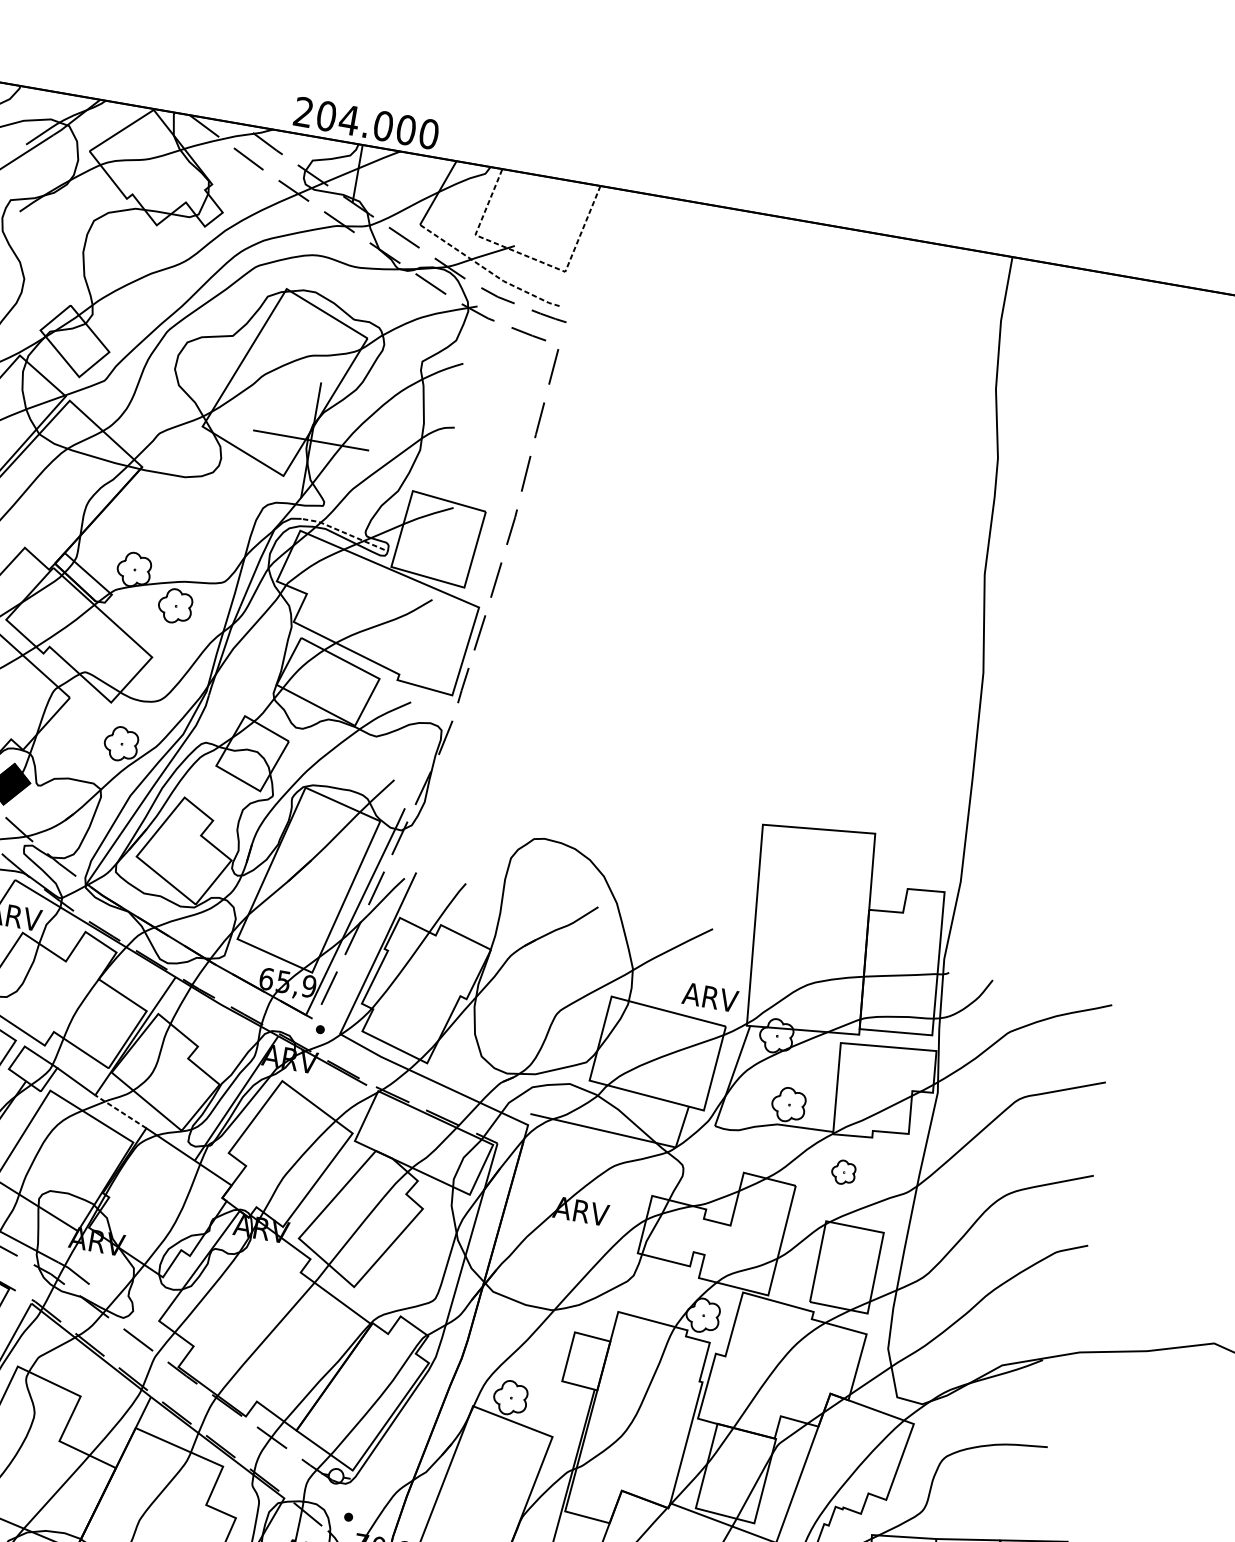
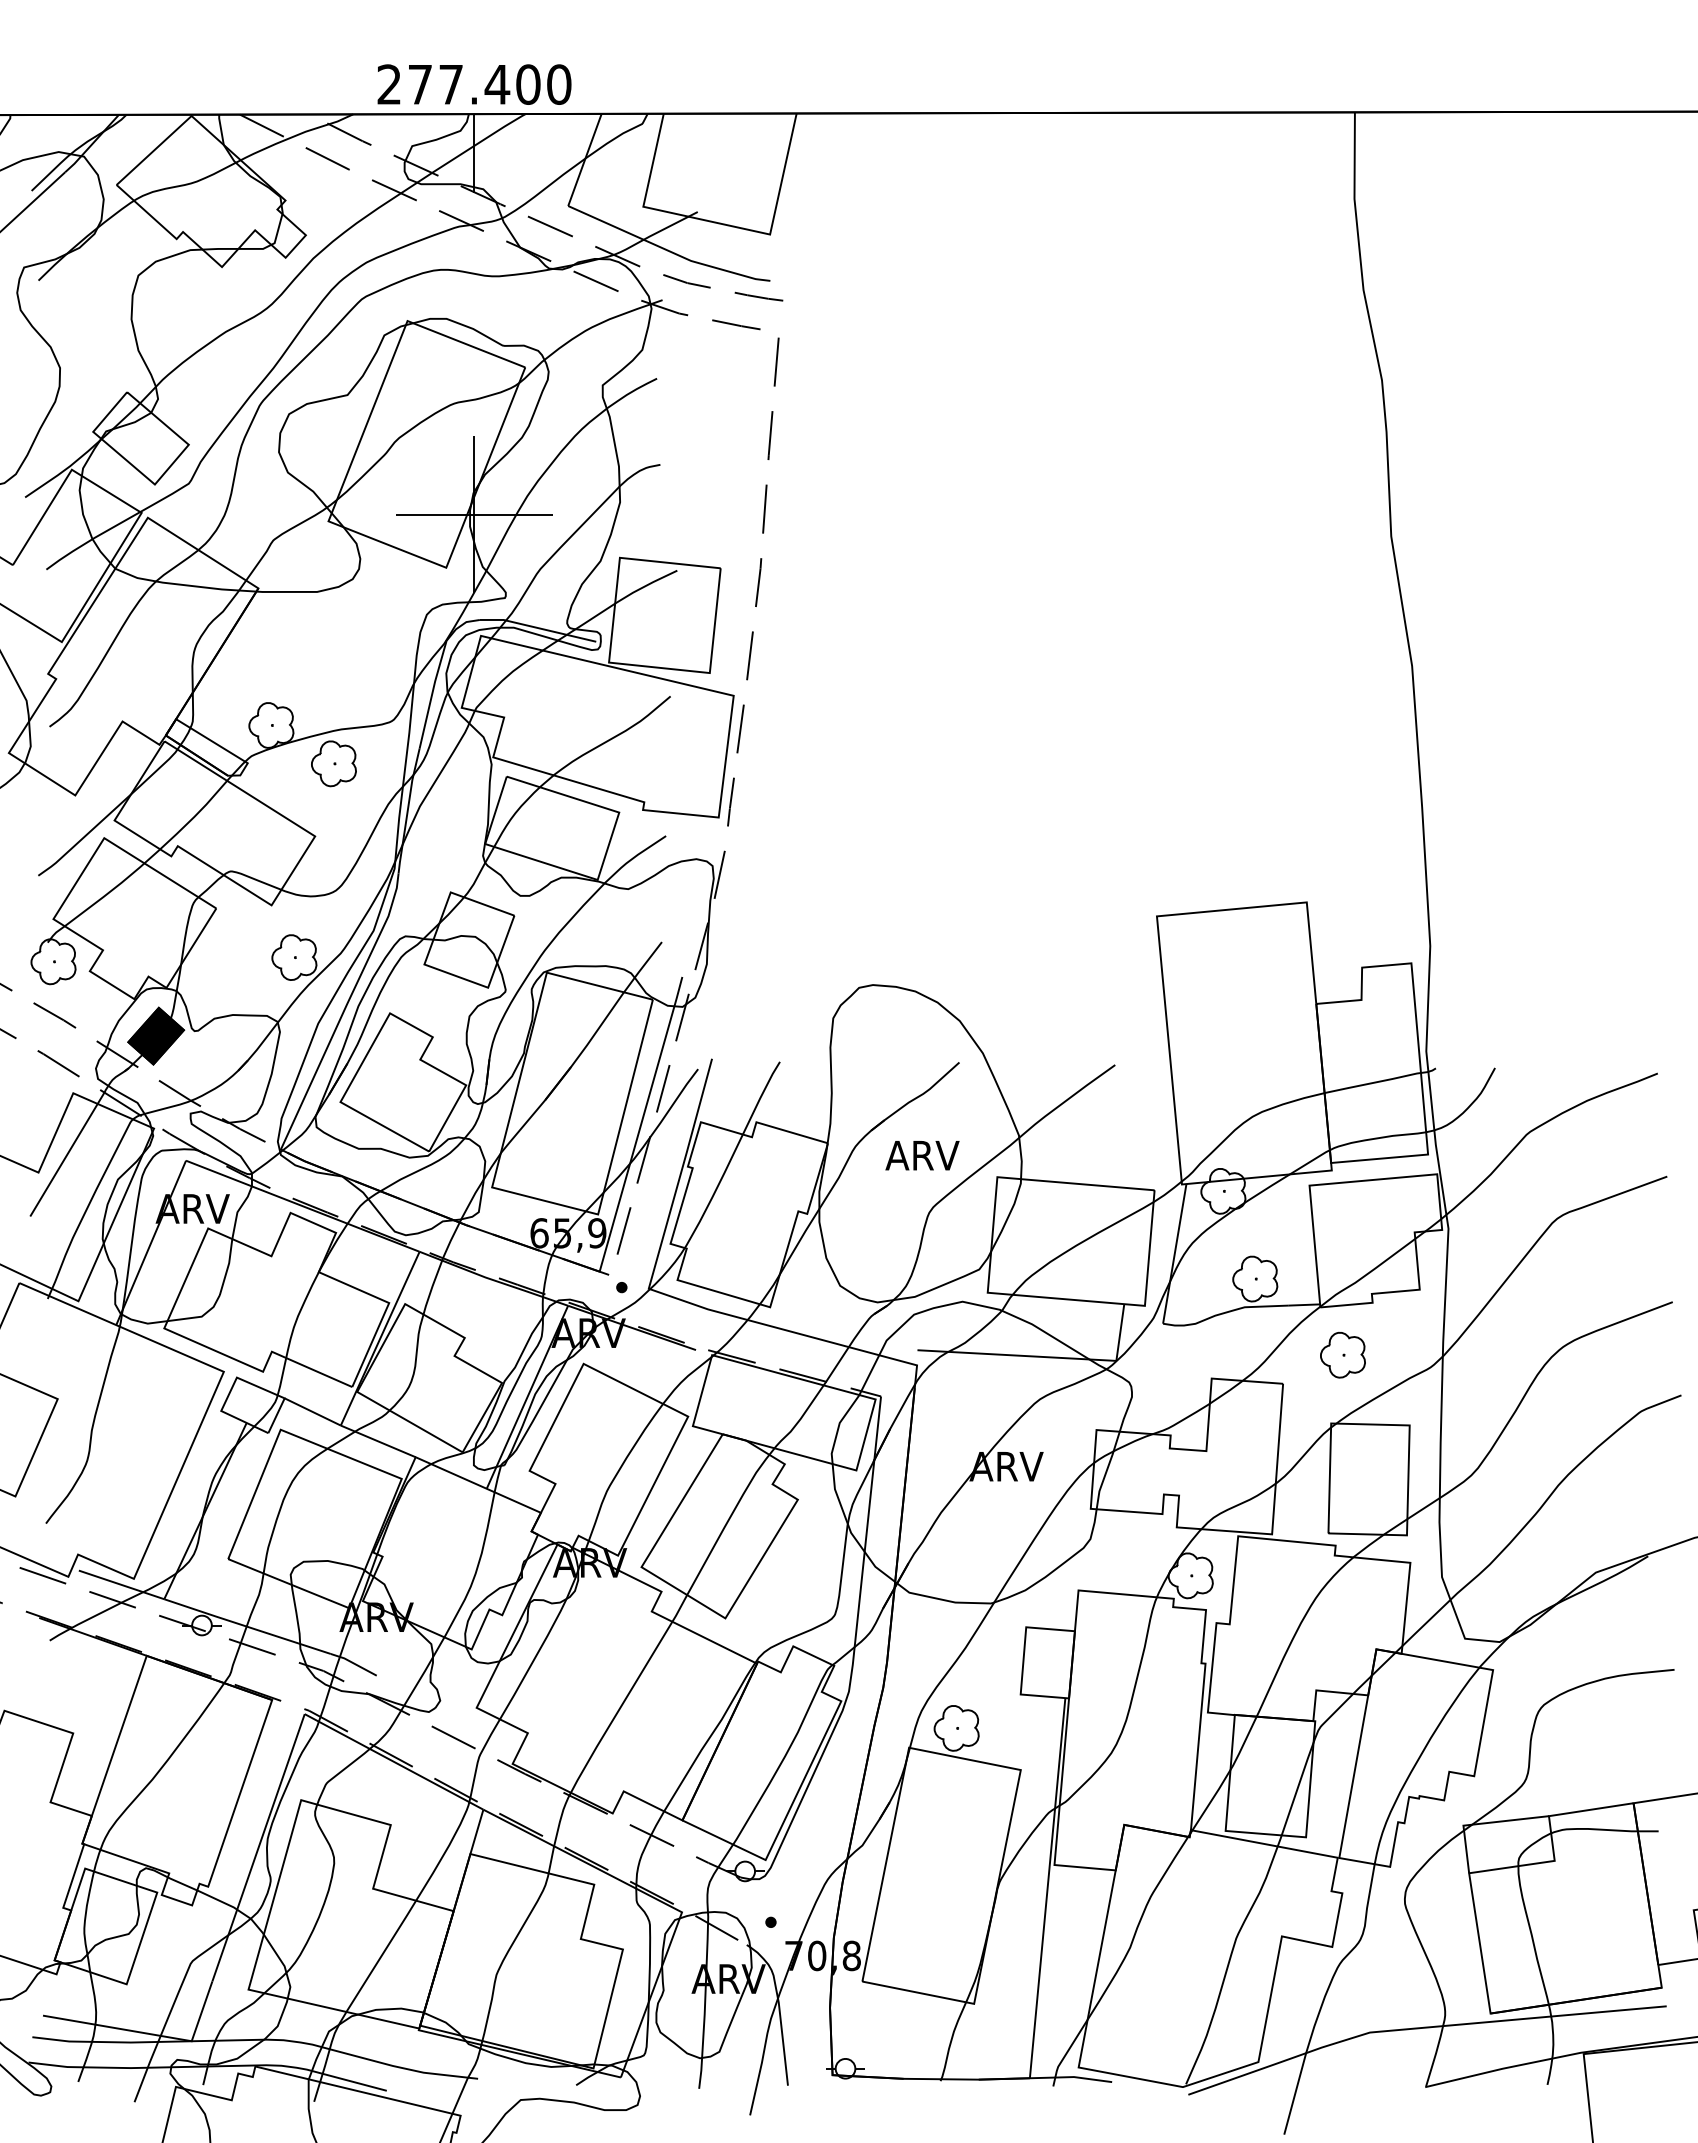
text: (355, 121) -> (459, 84), 204.000 -> 277.400
line: (530, 257) -> (720, 223), dashed -> solid
line: (488, 270) -> (668, 250), dashed -> solid
line: (343, 531) -> (537, 627), dashed -> solid
text: (710, 997) -> (922, 1155), moved
line: (121, 1111) -> (378, 1441), dashed -> solid
part: (843, 1172) -> (1342, 1355), size x1.43

